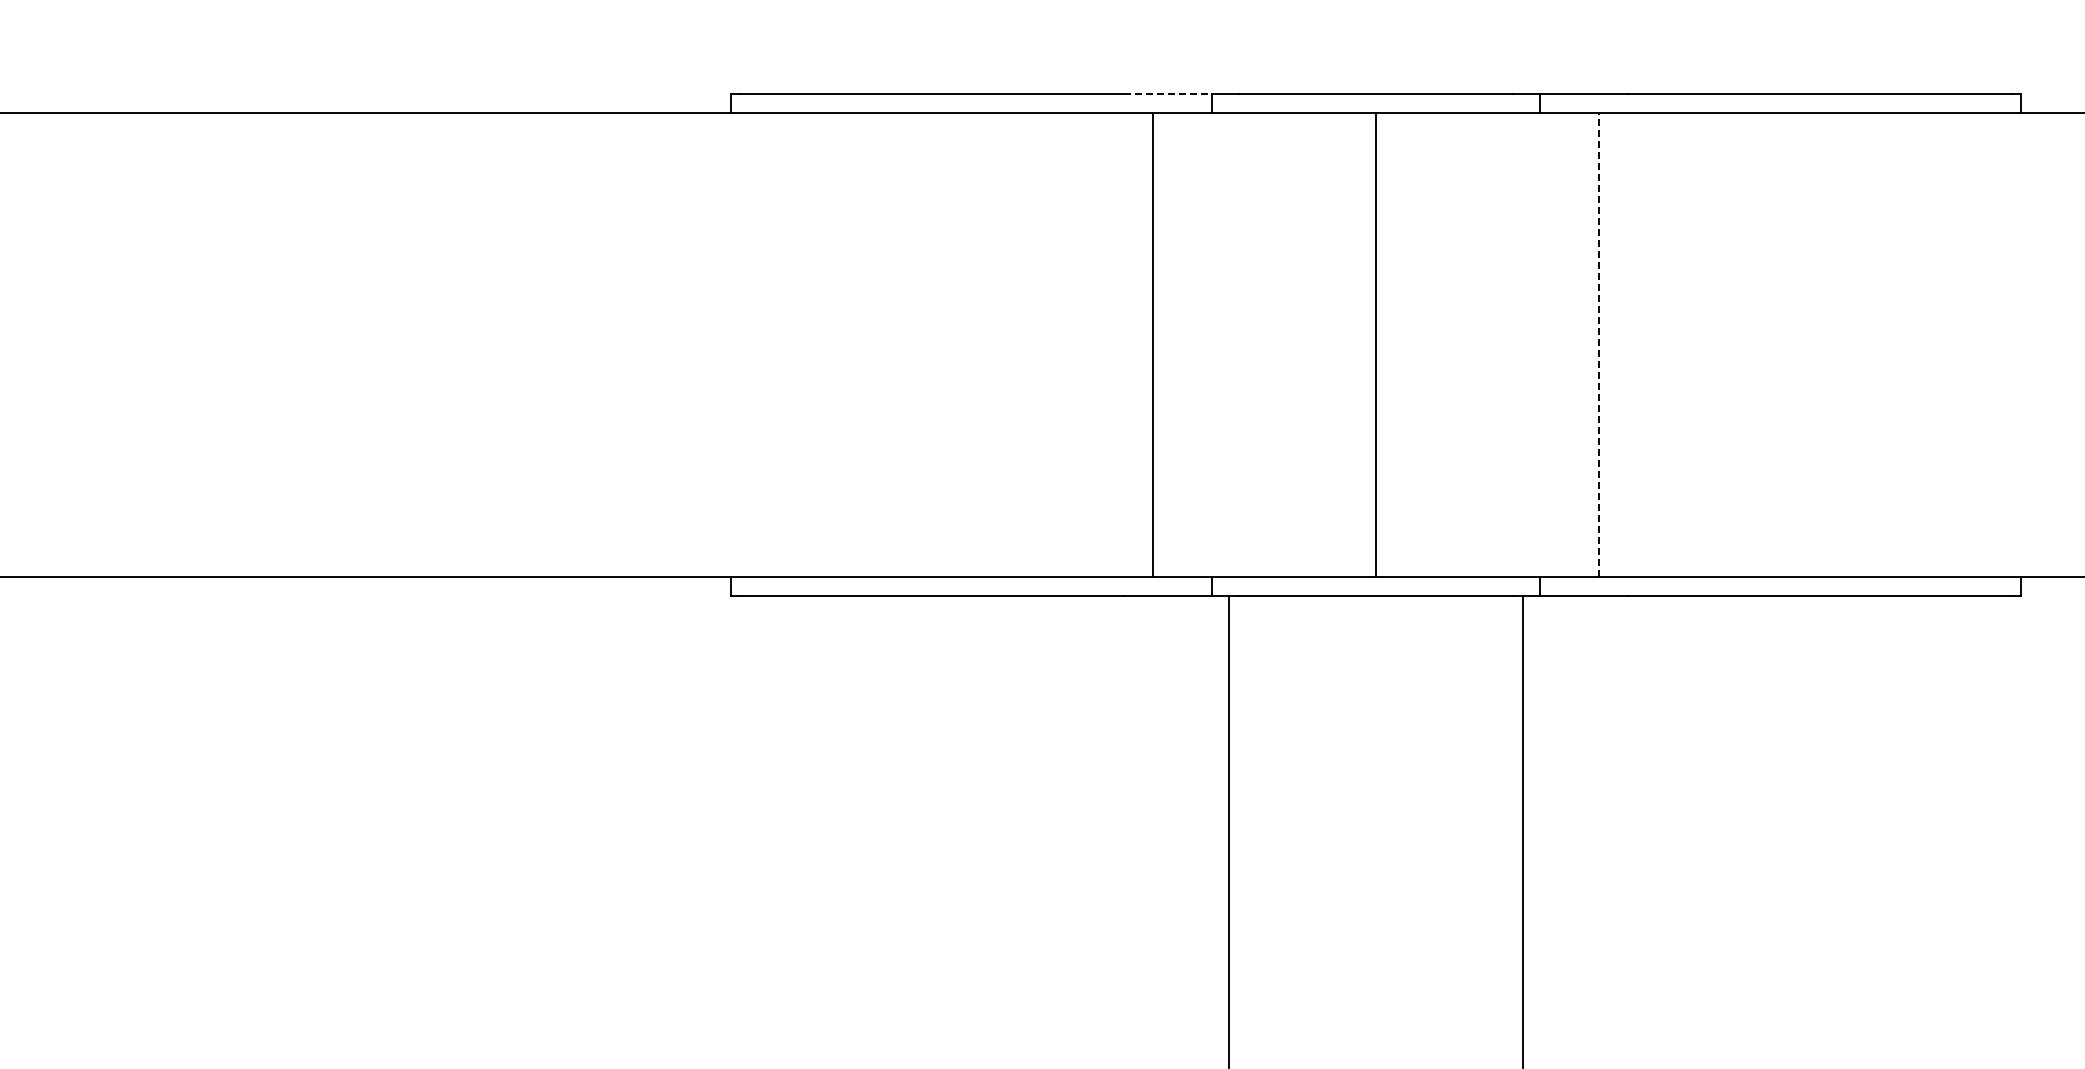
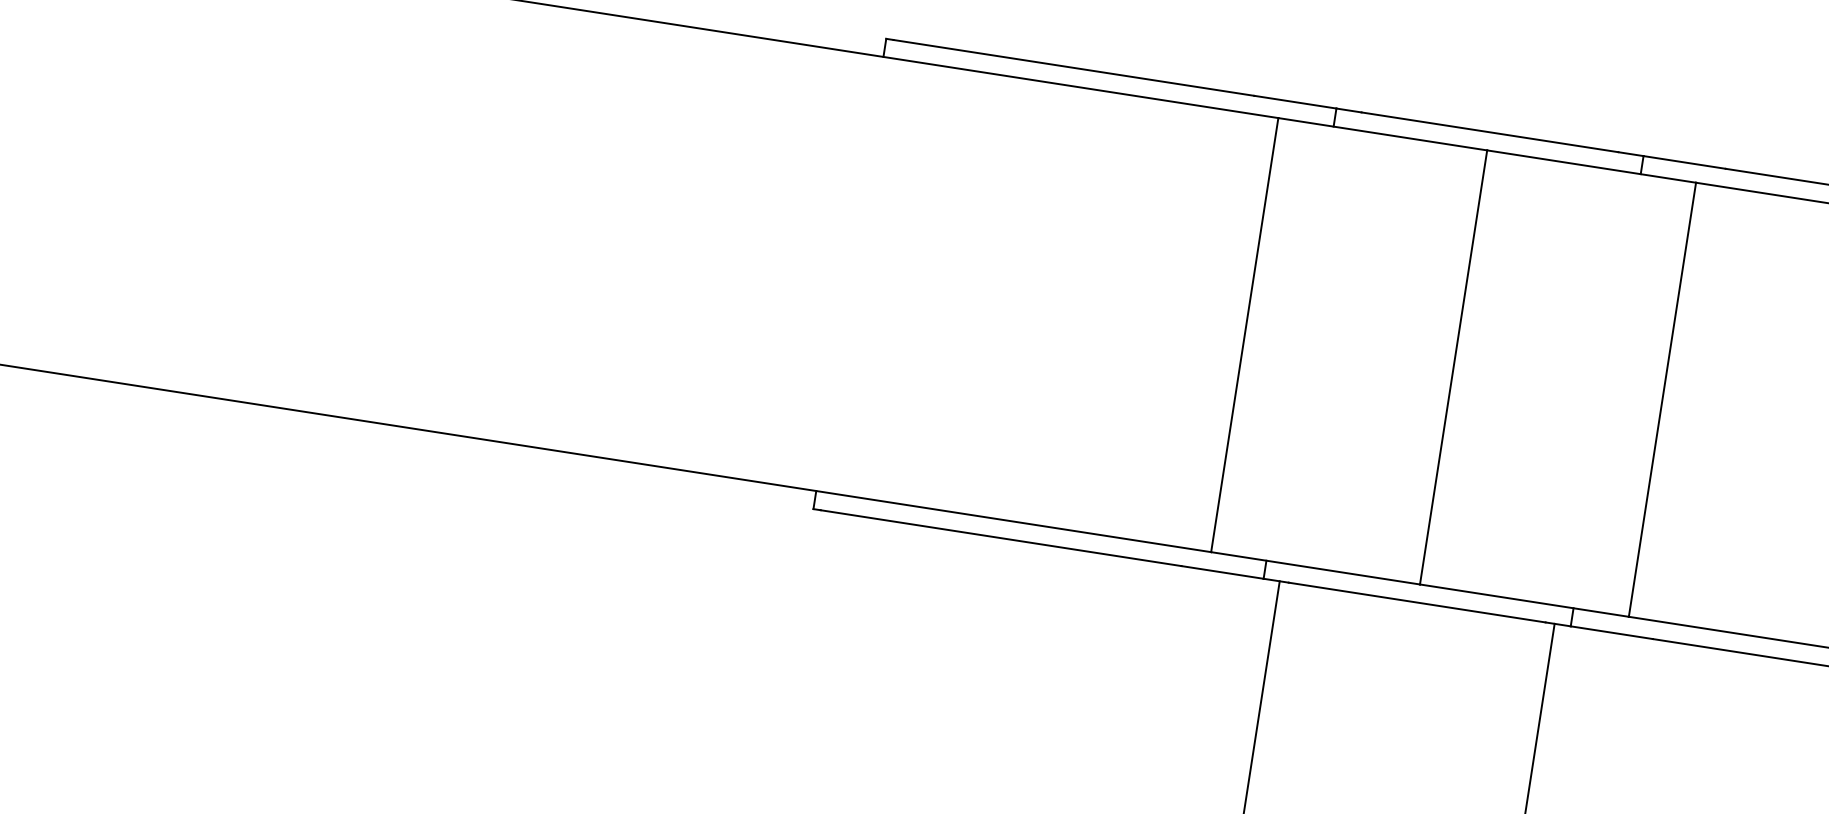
line: (1168, 93) -> (1295, 102), dashed -> solid
line: (1599, 344) -> (1662, 399), dashed -> solid

